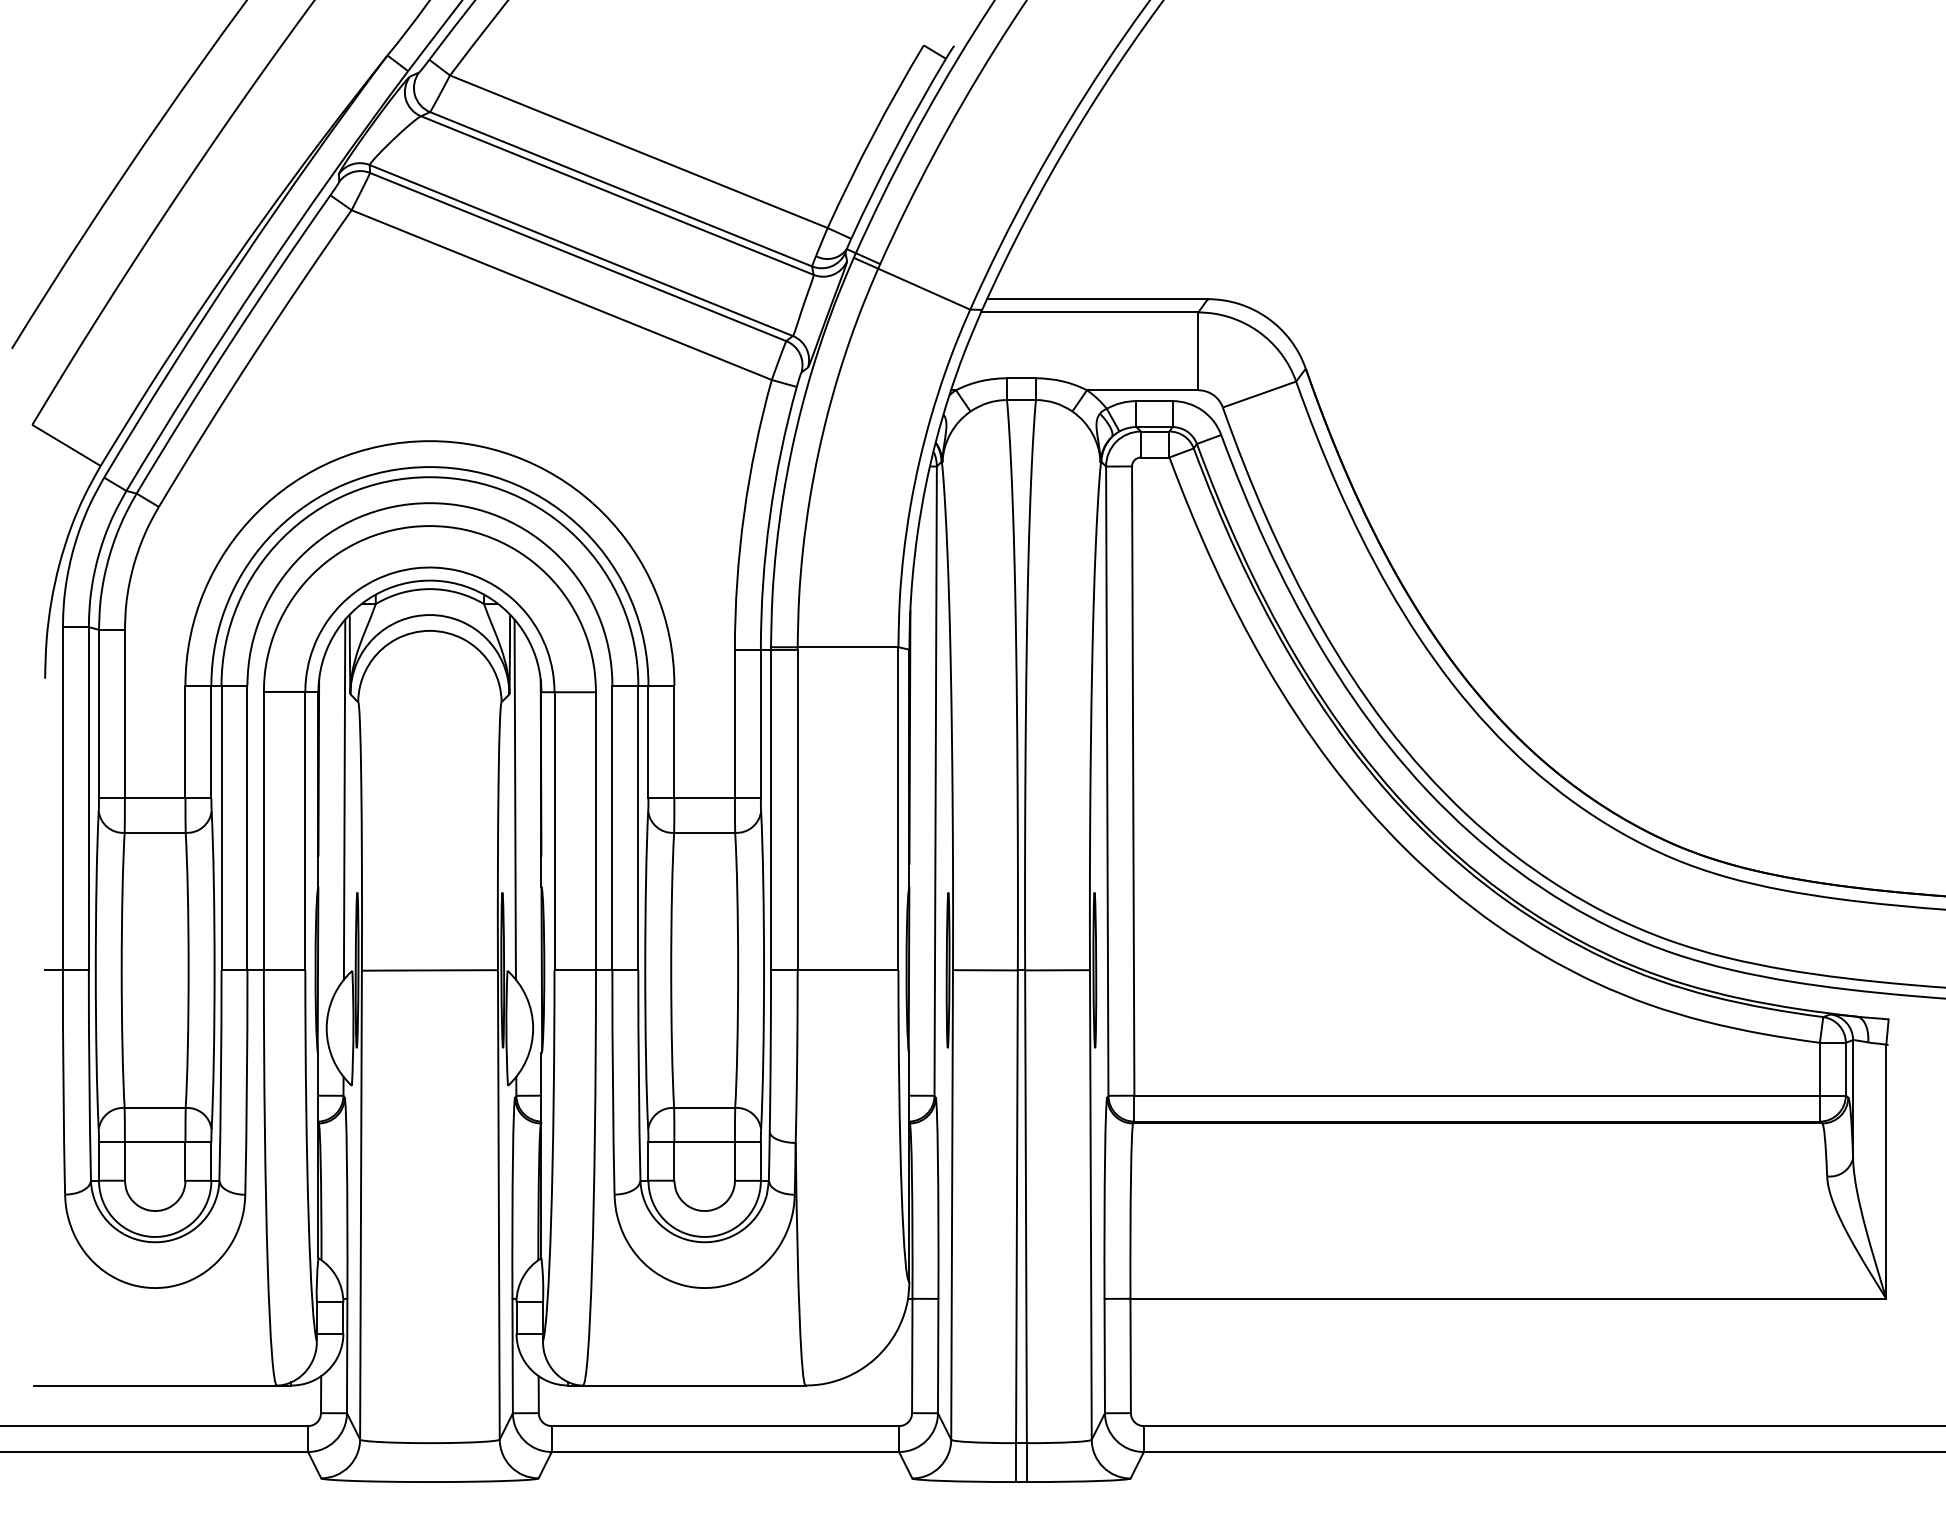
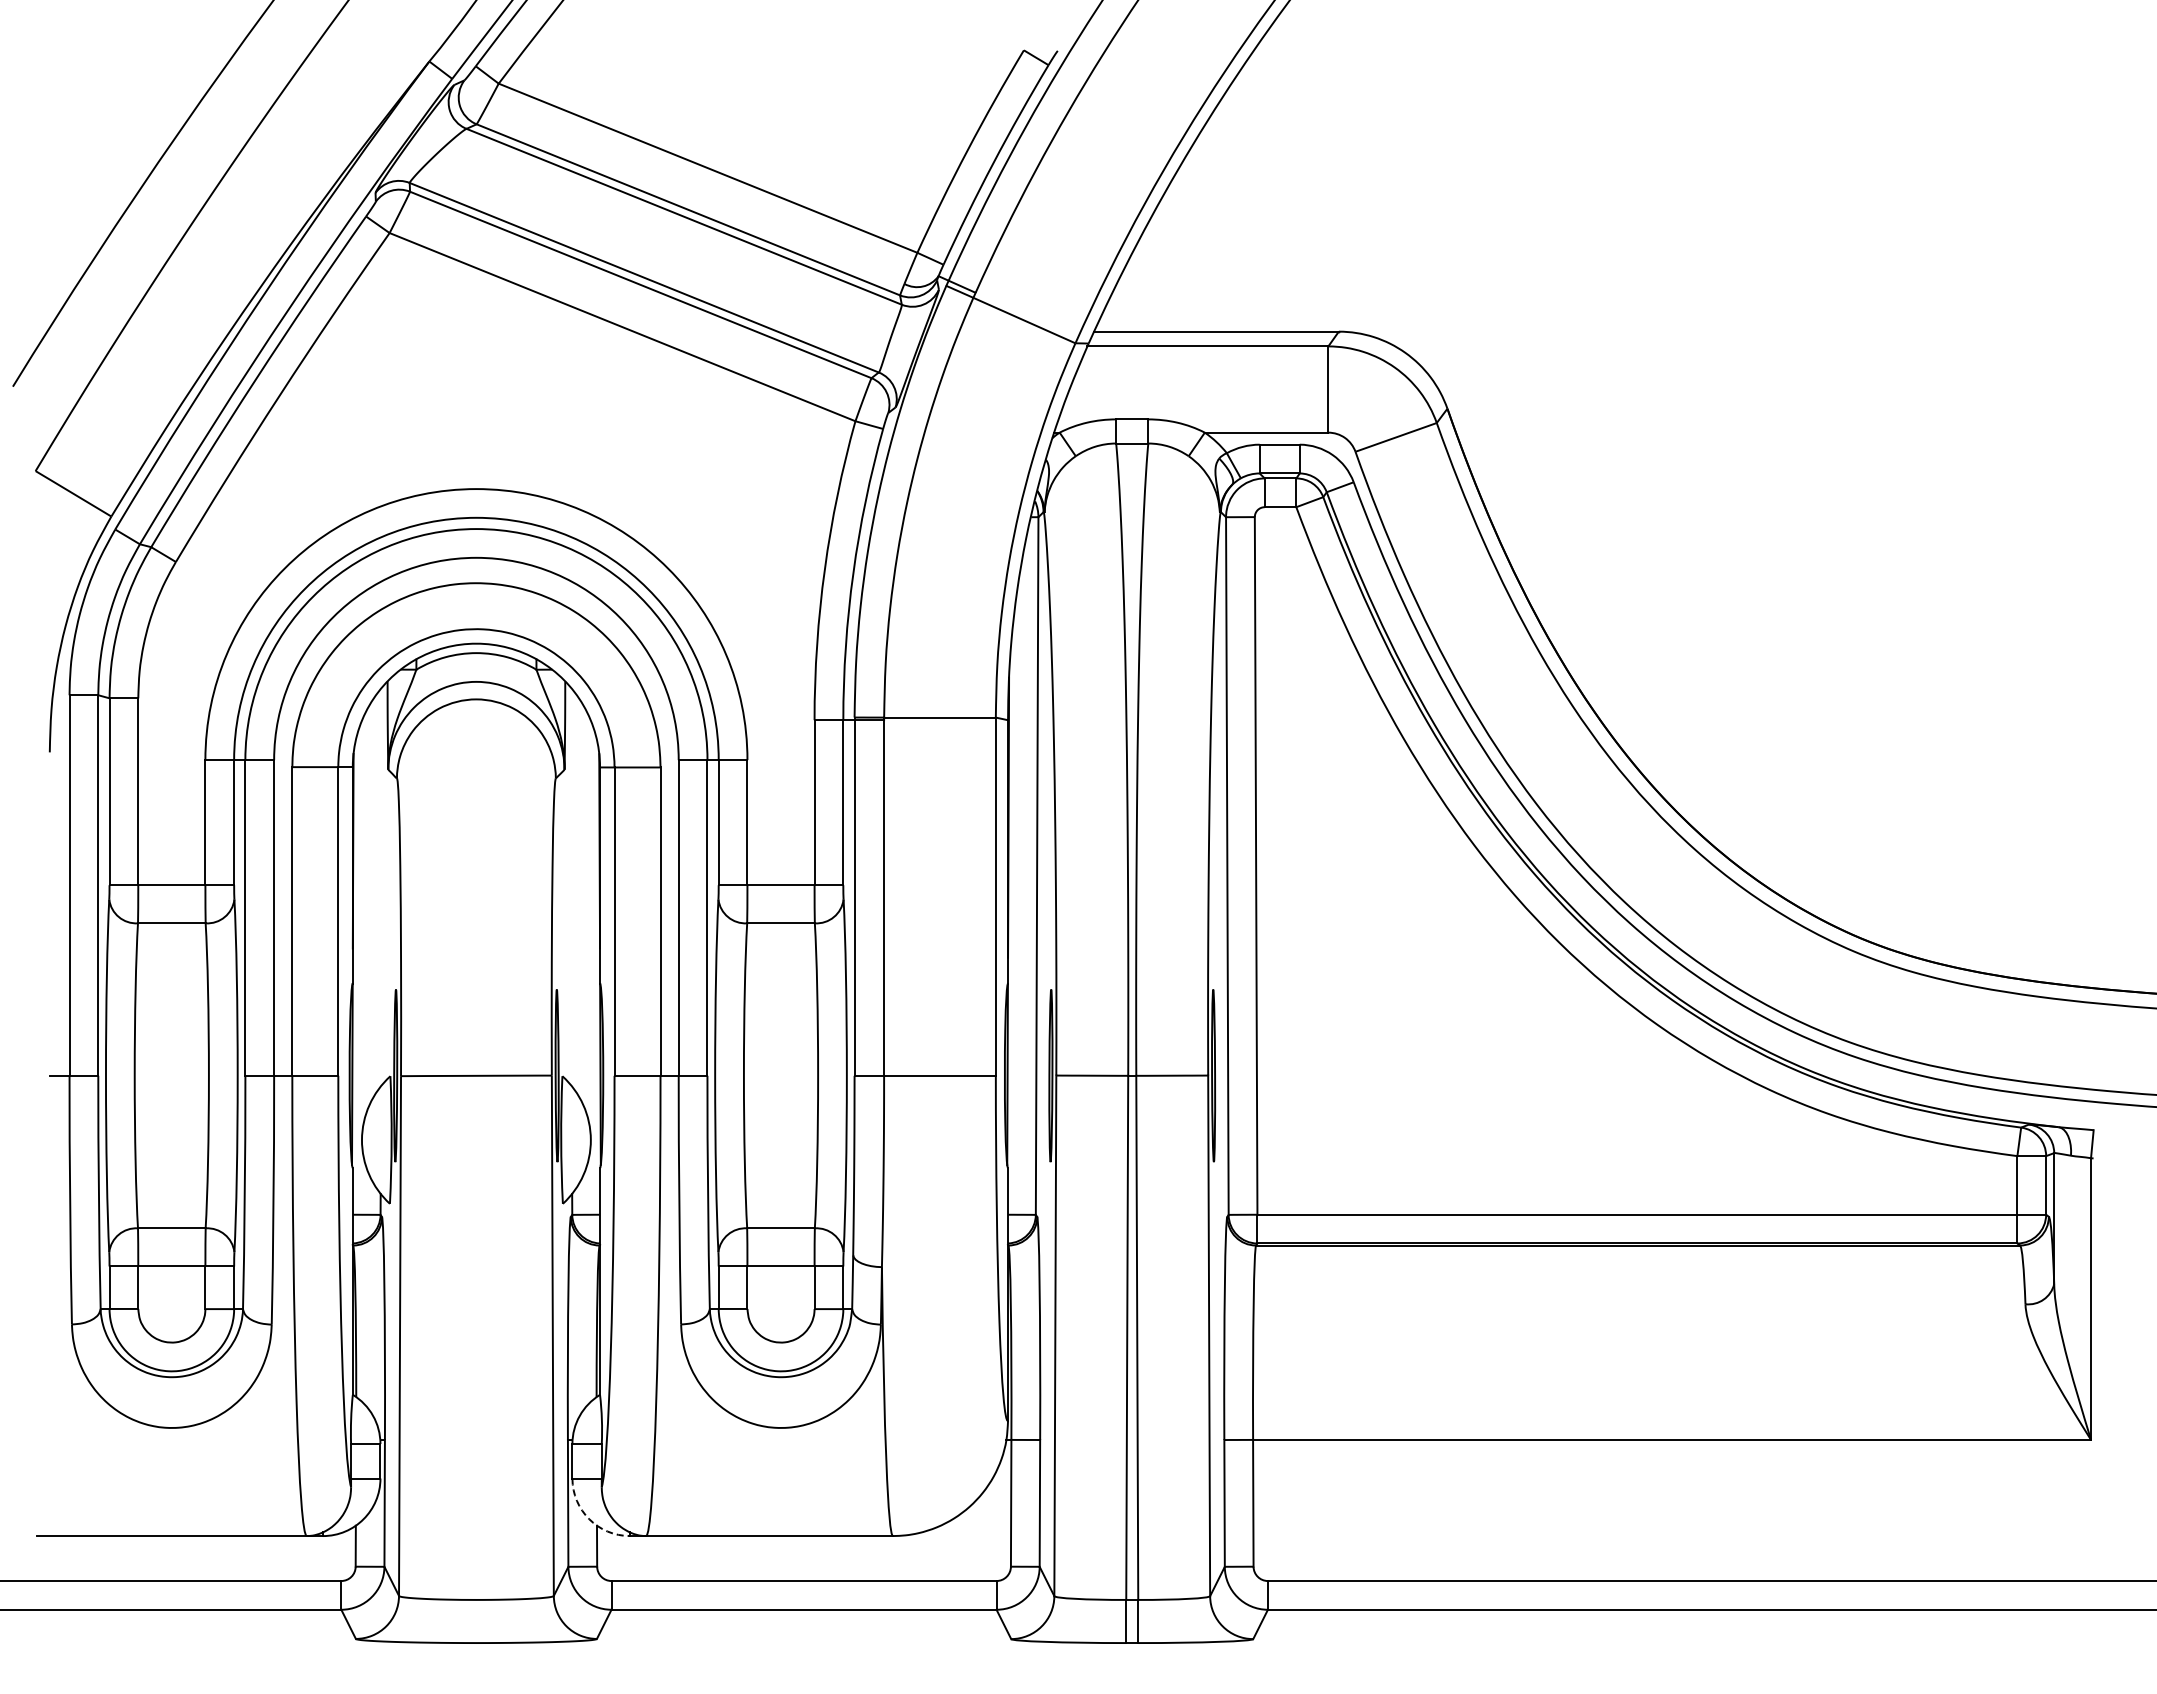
line: (344, 799) -> (381, 886), removed
line: (514, 799) -> (570, 886), removed
arc: (531, 1370) -> (589, 1519), solid -> dashed

